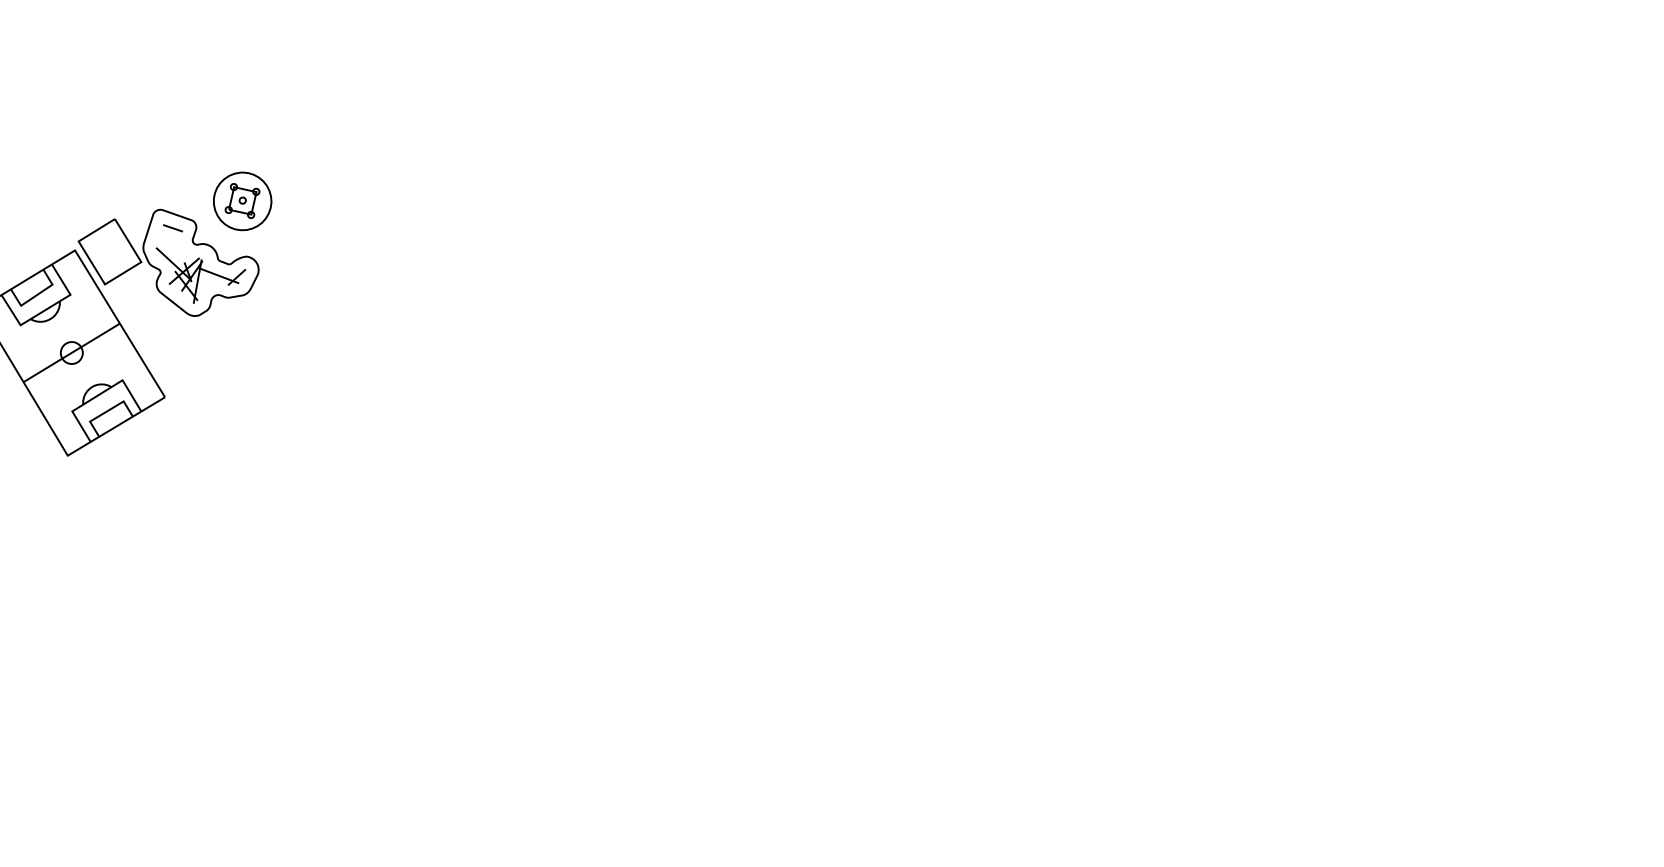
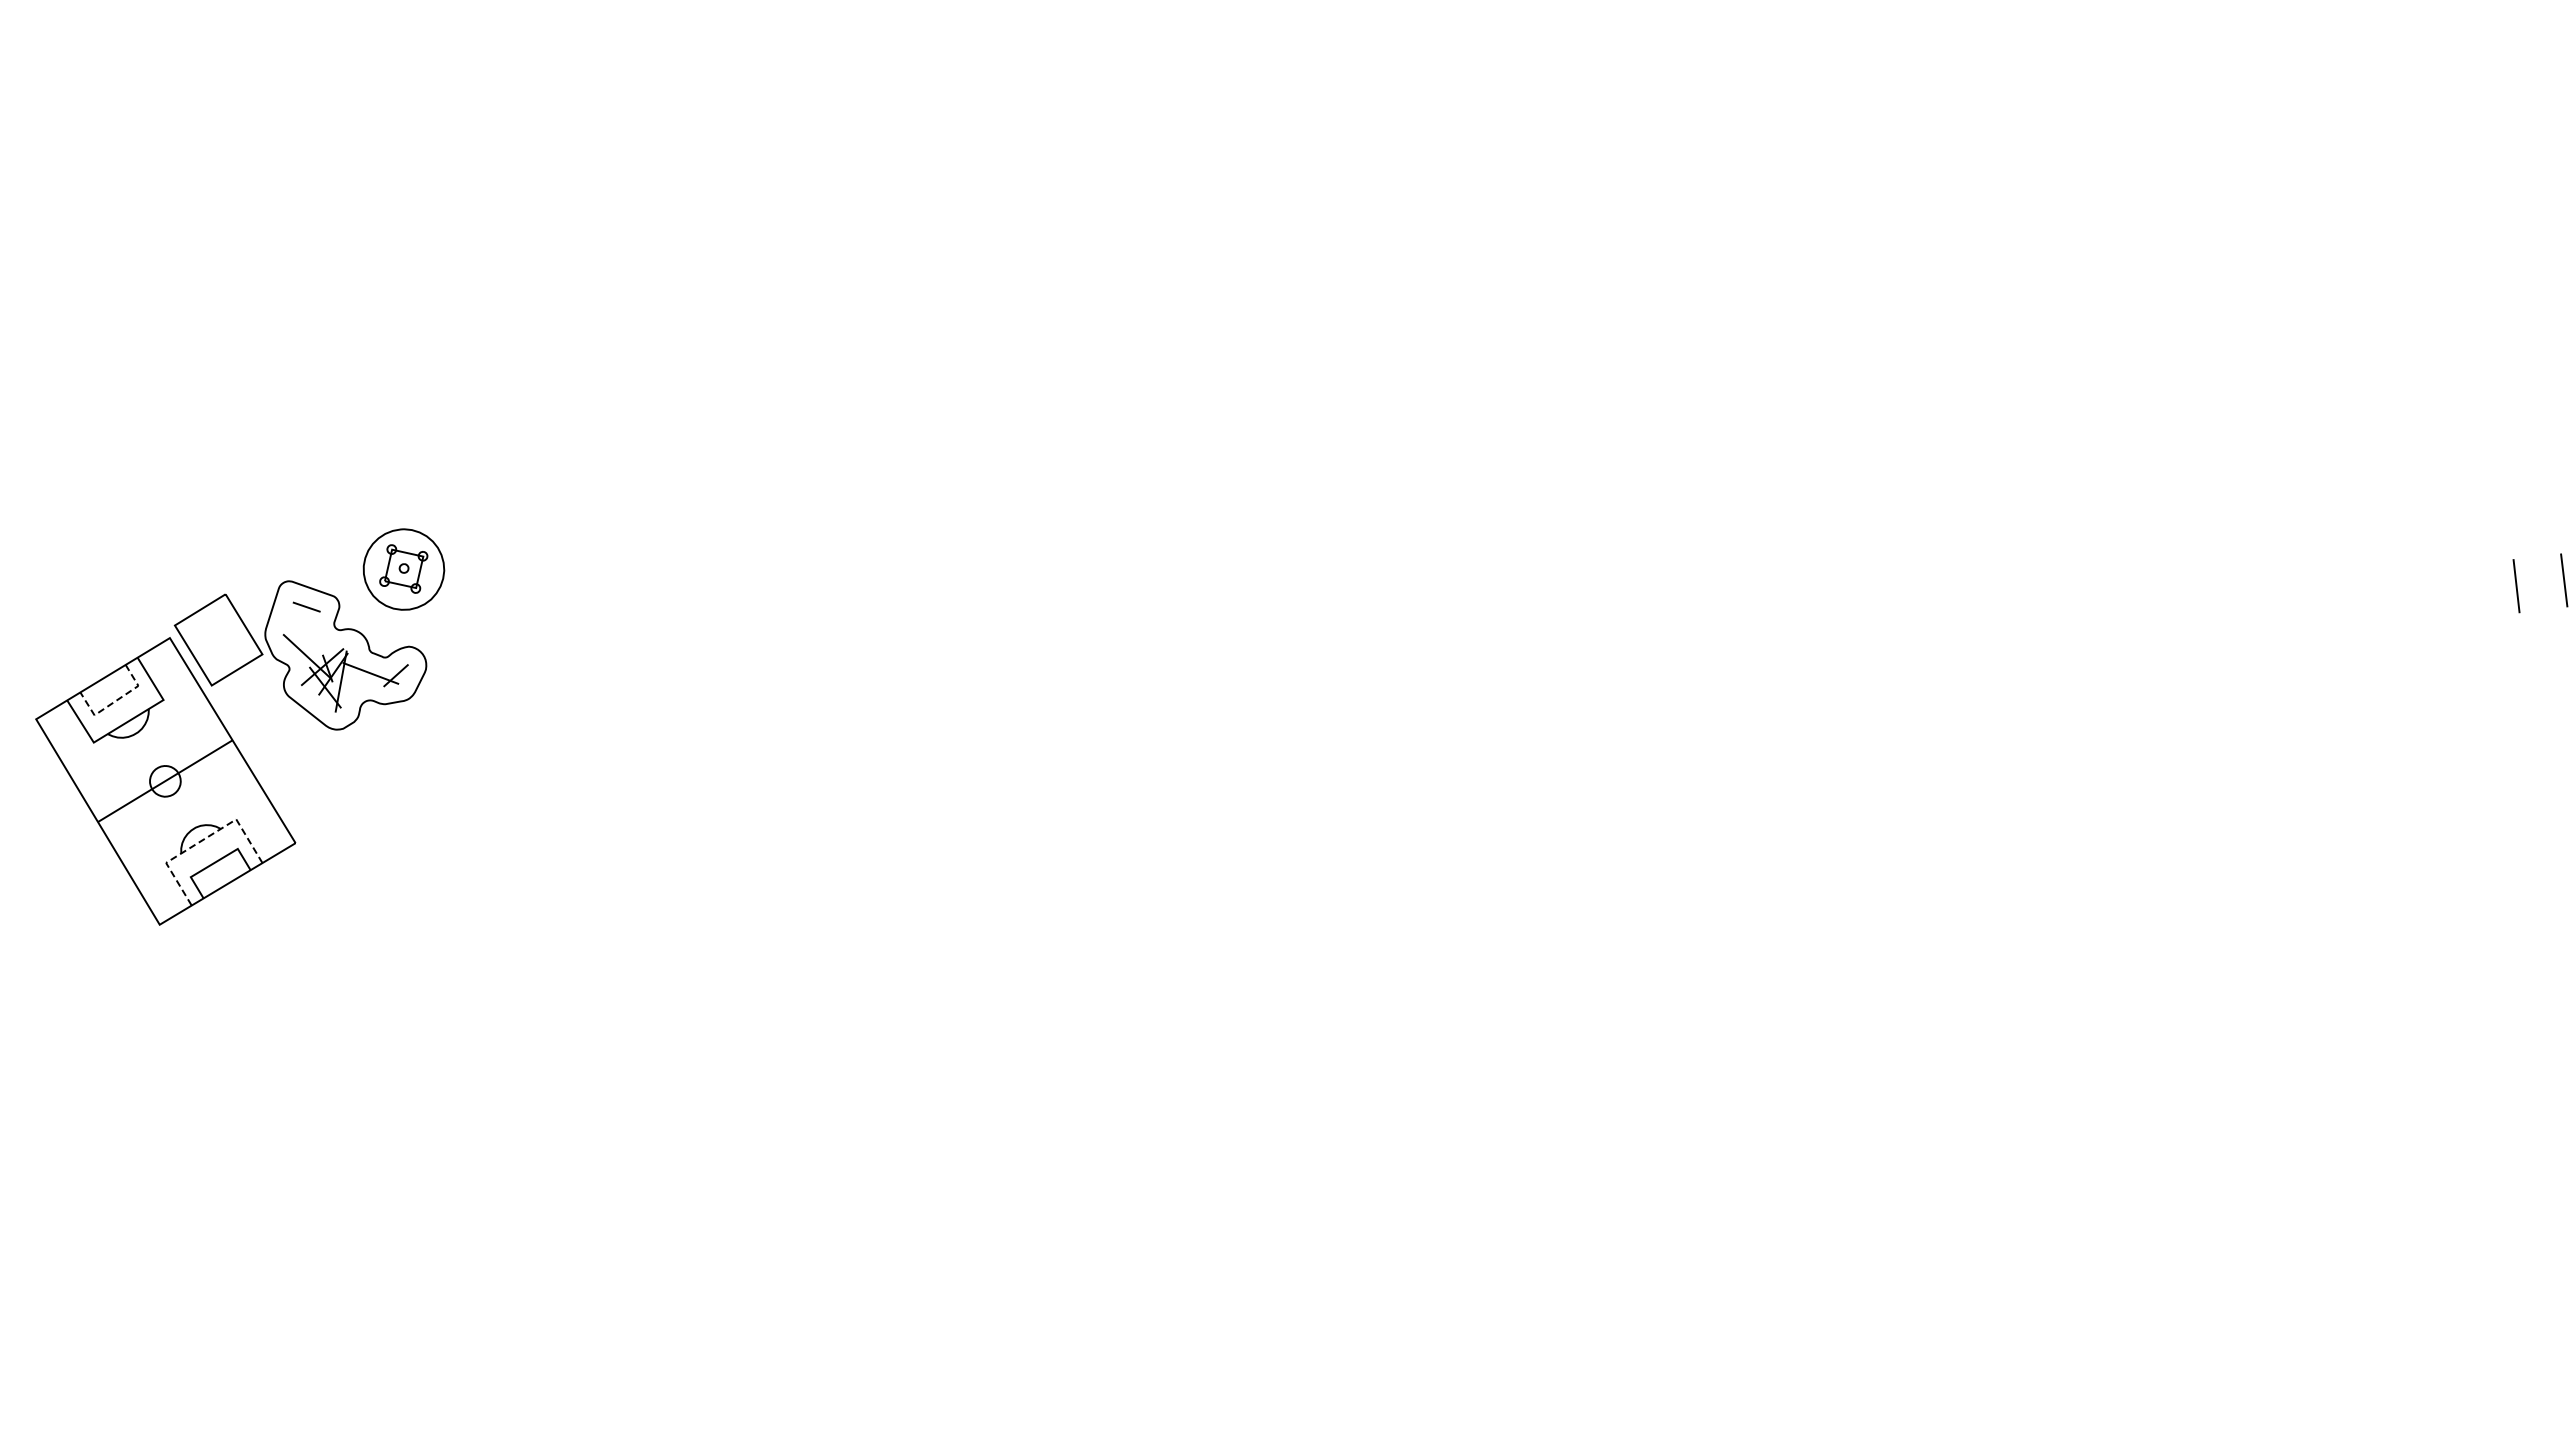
line: (36, 295) -> (115, 701), solid -> dashed
line: (97, 395) -> (201, 840), solid -> dashed

